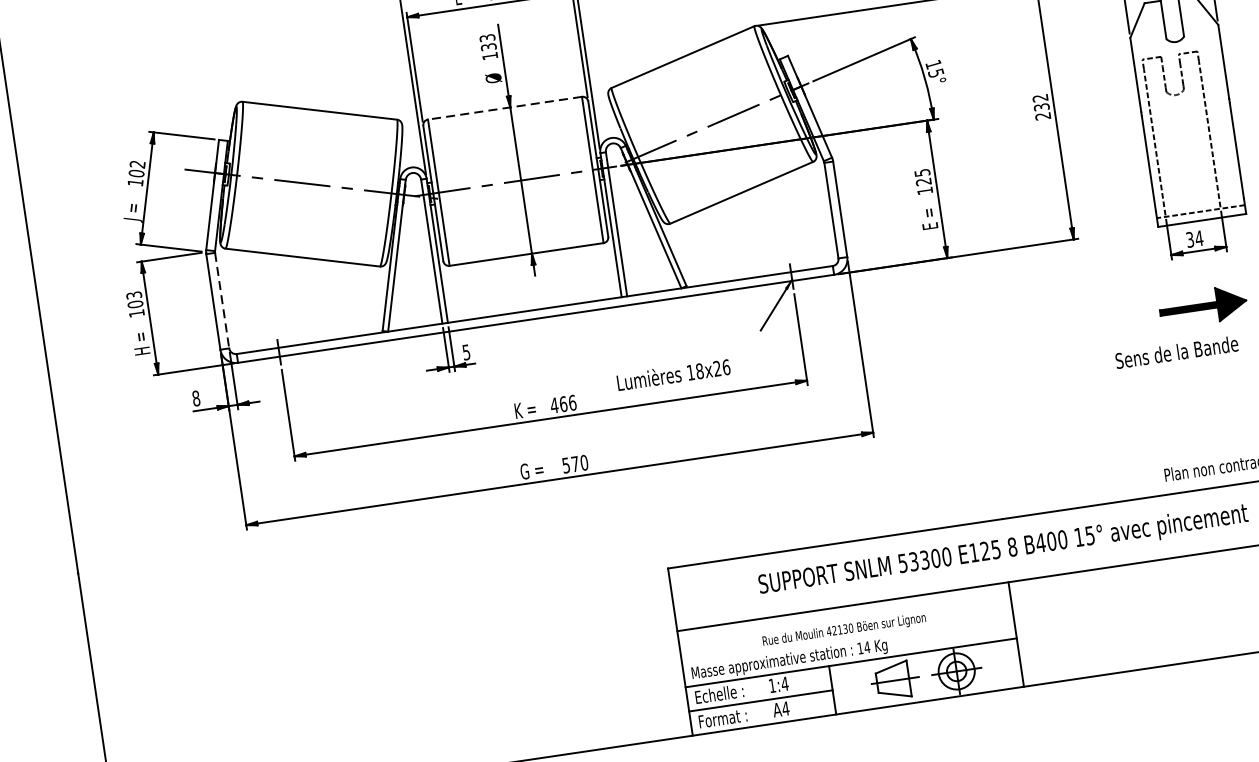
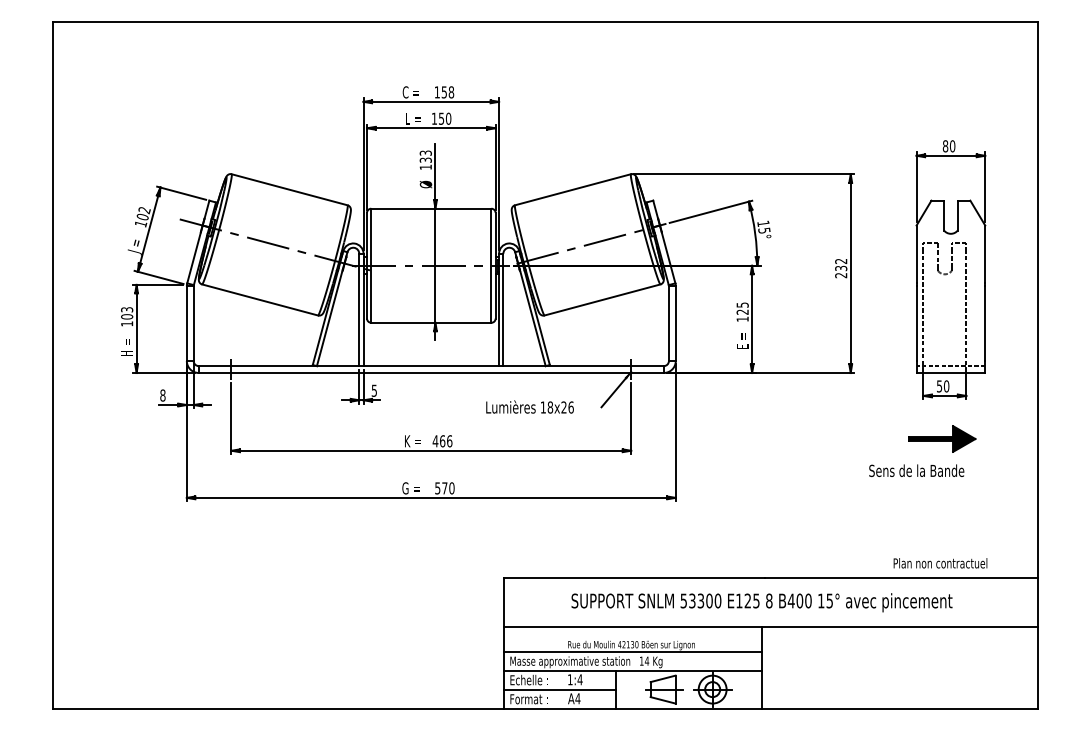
line: (503, 108) -> (430, 208), dashed -> solid
text: (1195, 239) -> (943, 386), 34 -> 50
line: (222, 301) -> (193, 324), dashed -> solid
text: (672, 373) -> (529, 406), moved
line: (846, 639) -> (632, 652), added

